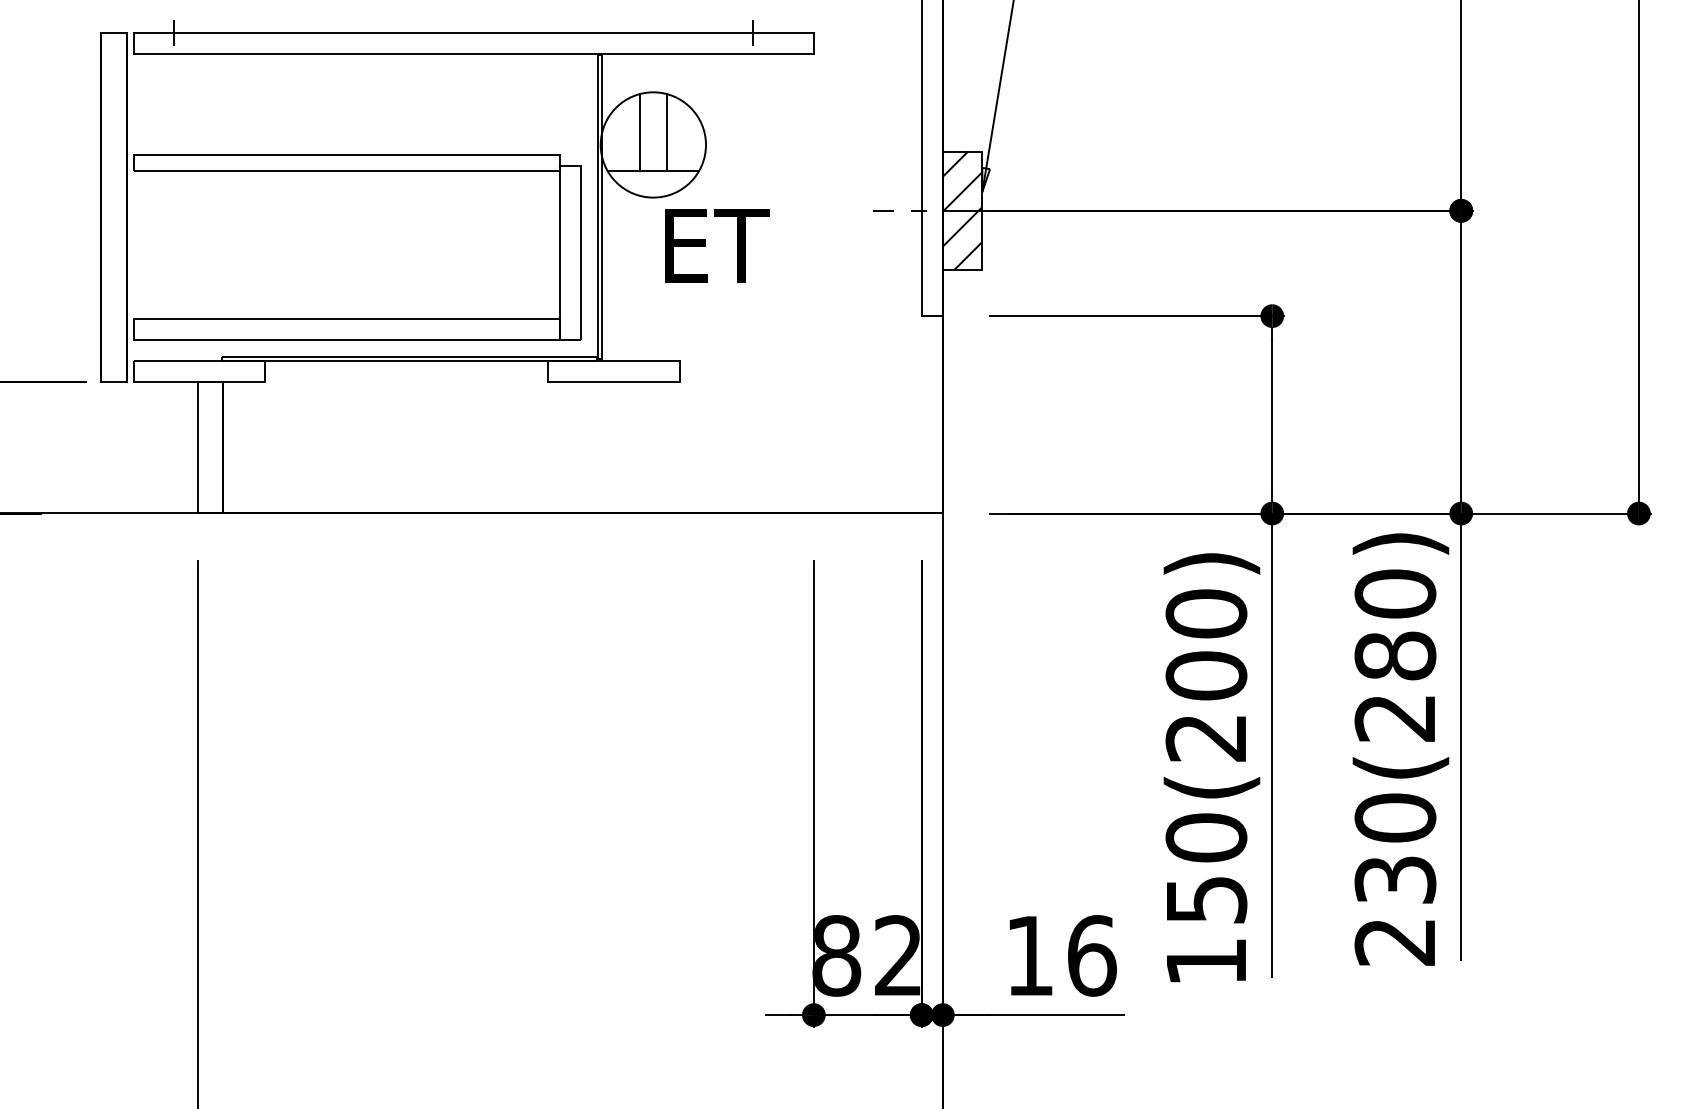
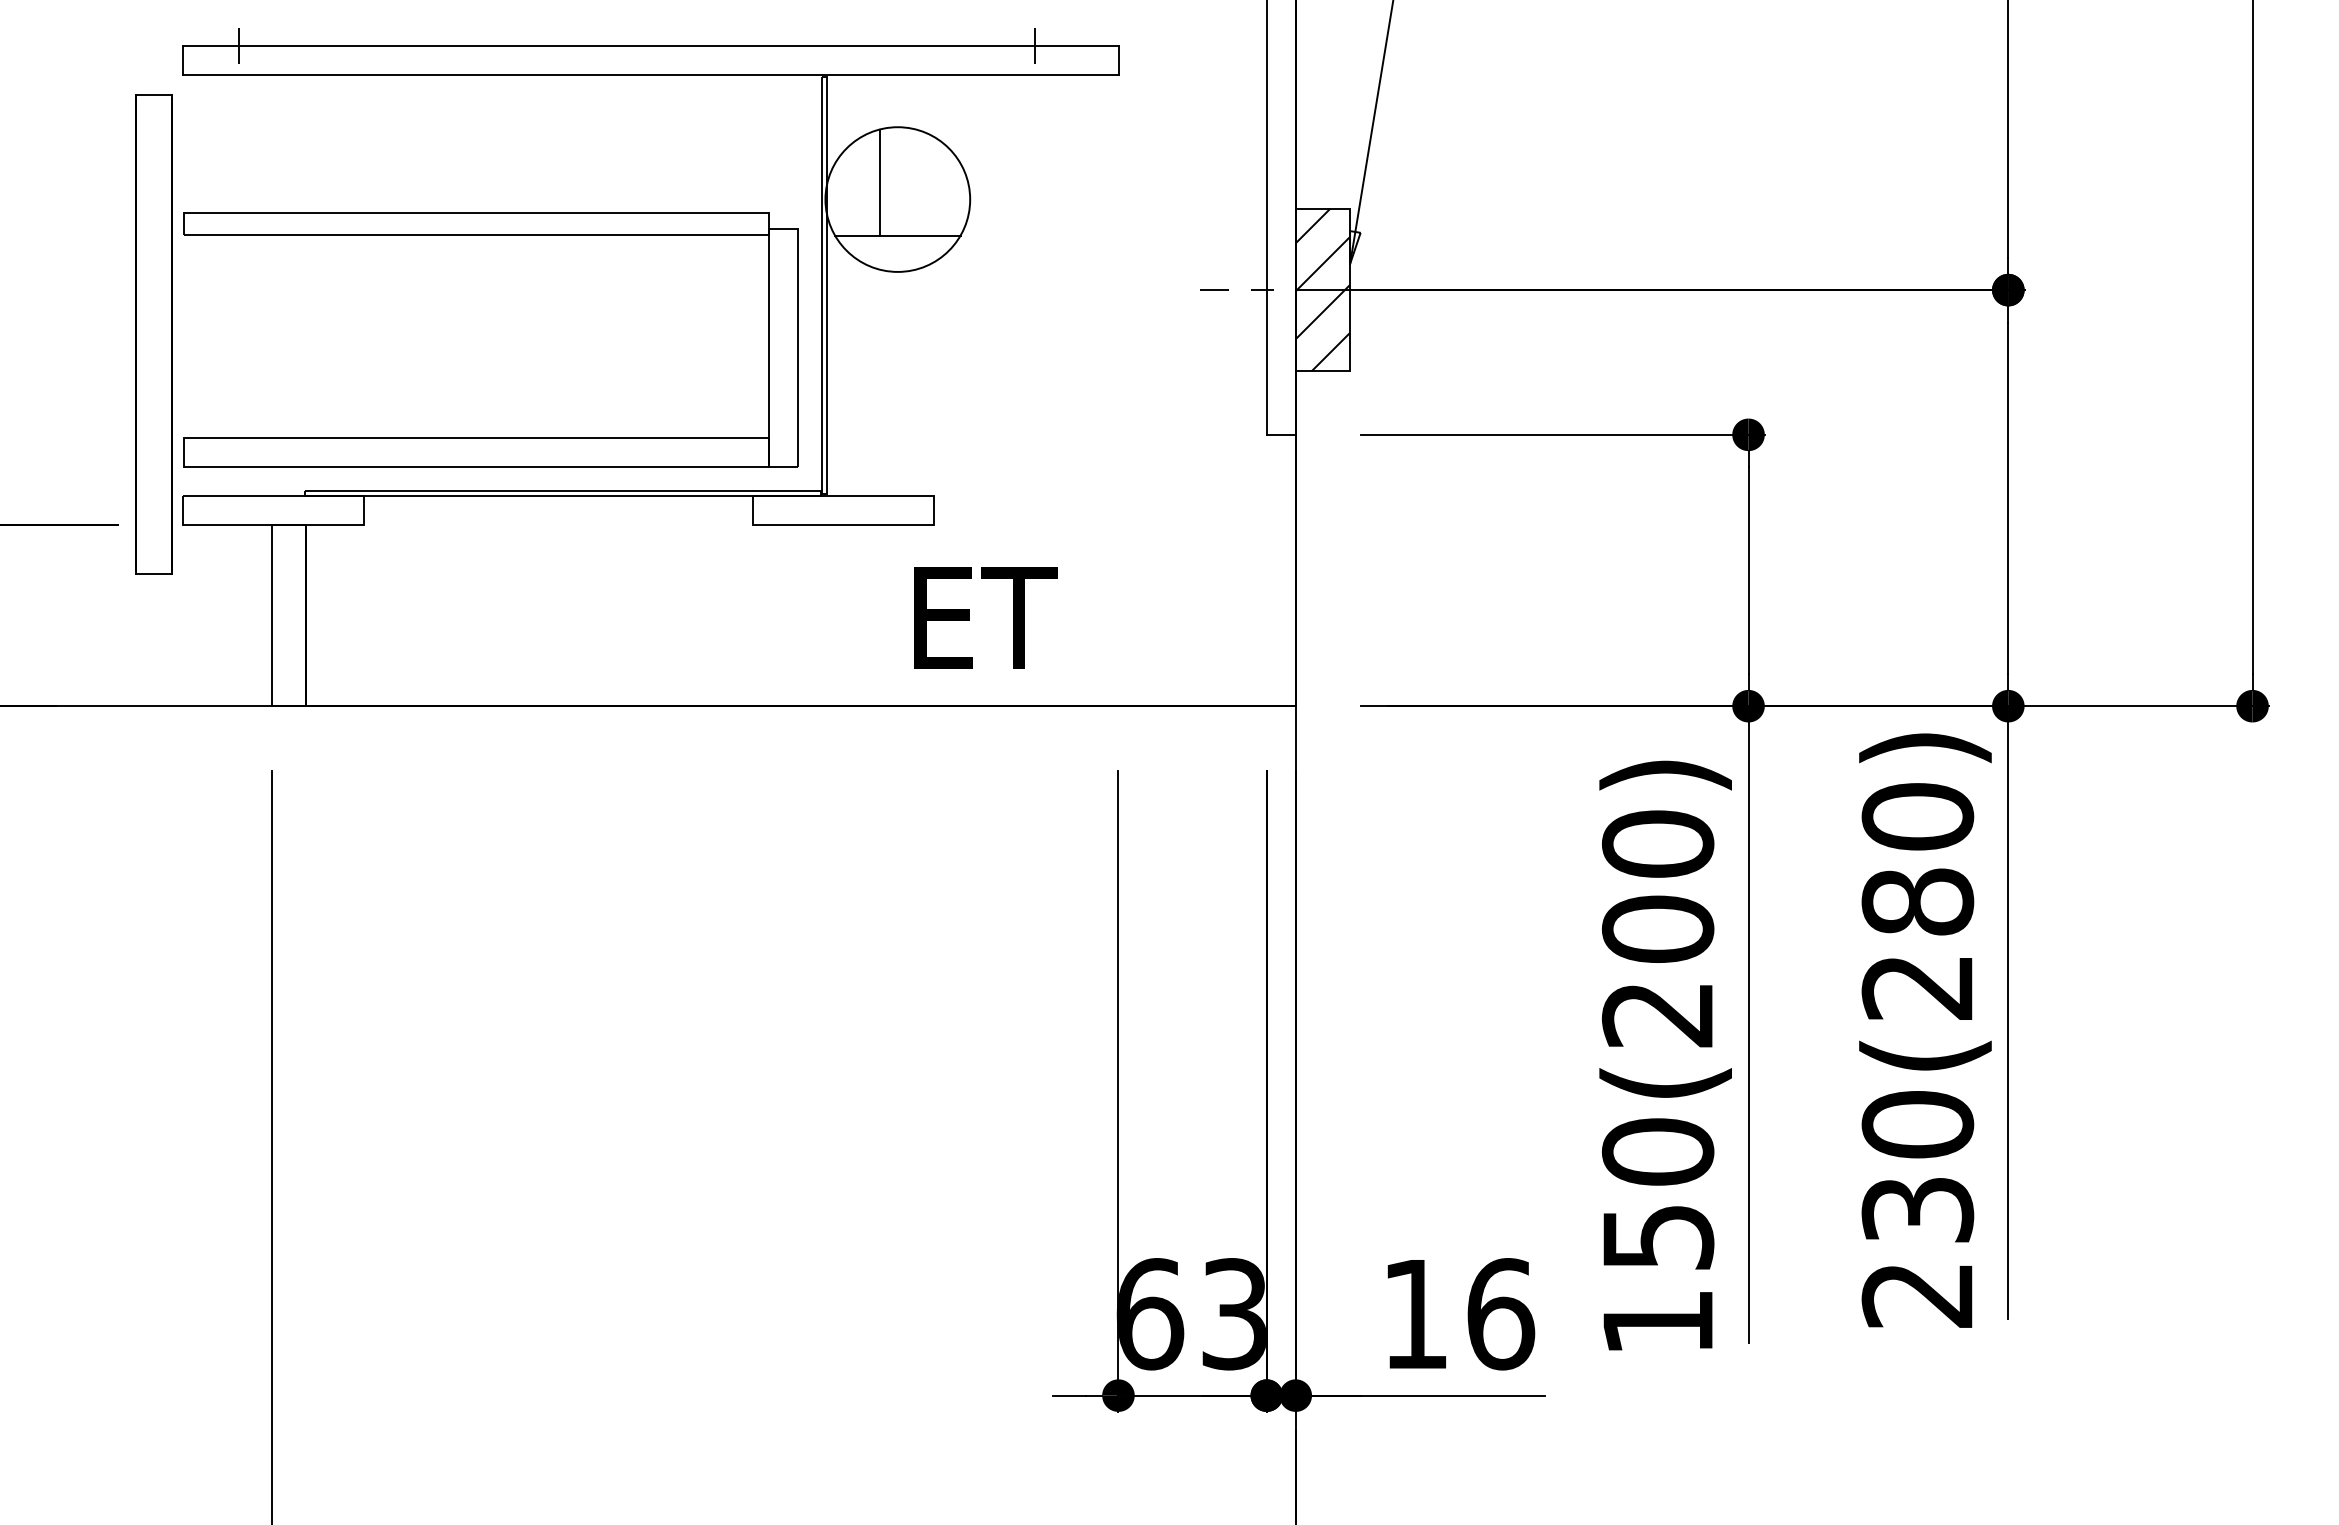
line: (666, 132) -> (915, 182), removed
part: (113, 207) -> (153, 334), moved
text: (717, 245) -> (985, 617), moved
text: (866, 956) -> (1190, 1314), 82 -> 63

